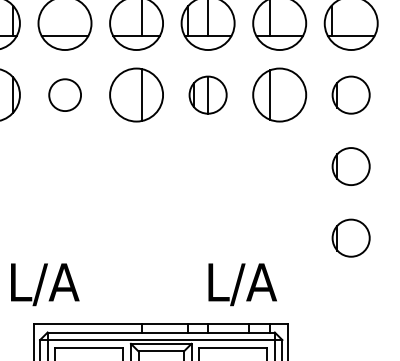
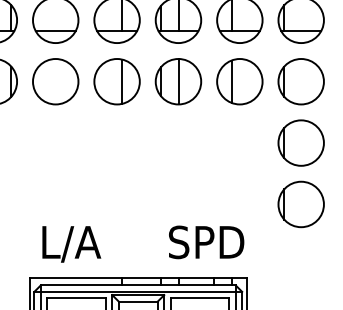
circle: (64, 94) -> (55, 81), size x1.67
part: (208, 94) -> (178, 81), size x1.43
part: (350, 94) -> (300, 81), size x1.43
part: (350, 165) -> (300, 142), size x1.43
part: (350, 238) -> (300, 204), size x1.43
text: (240, 283) -> (206, 243), L/A -> SPD
text: (44, 284) -> (71, 244), moved

